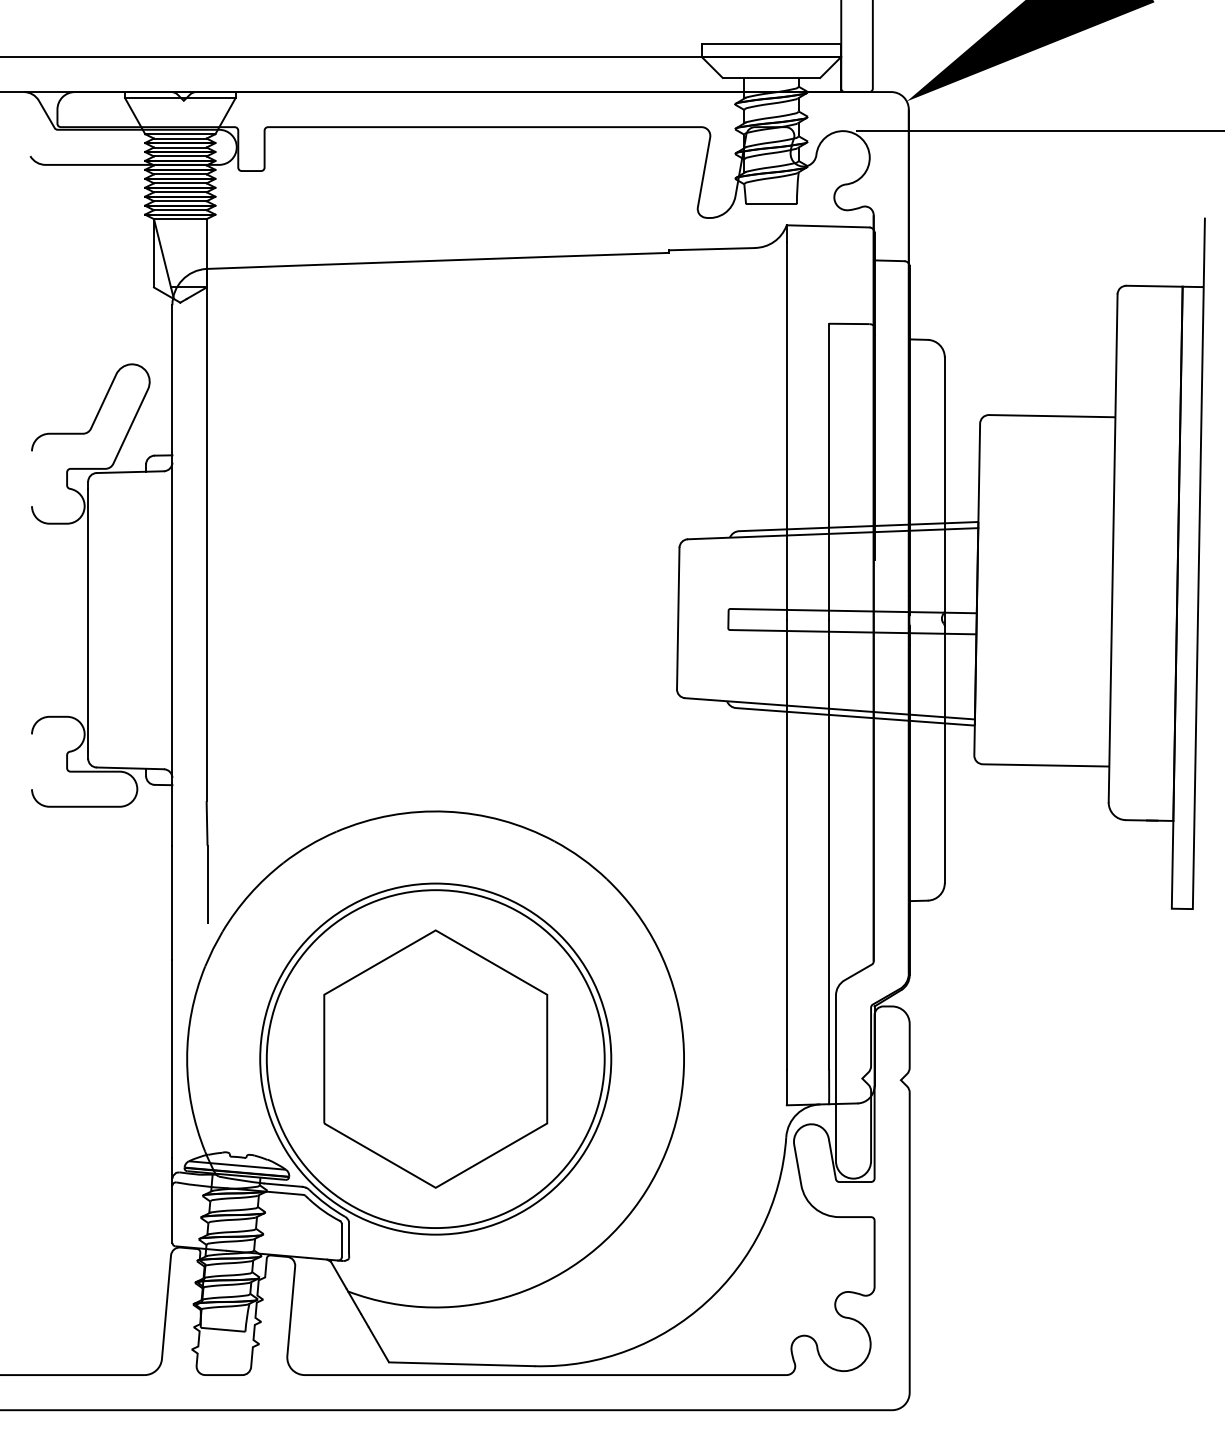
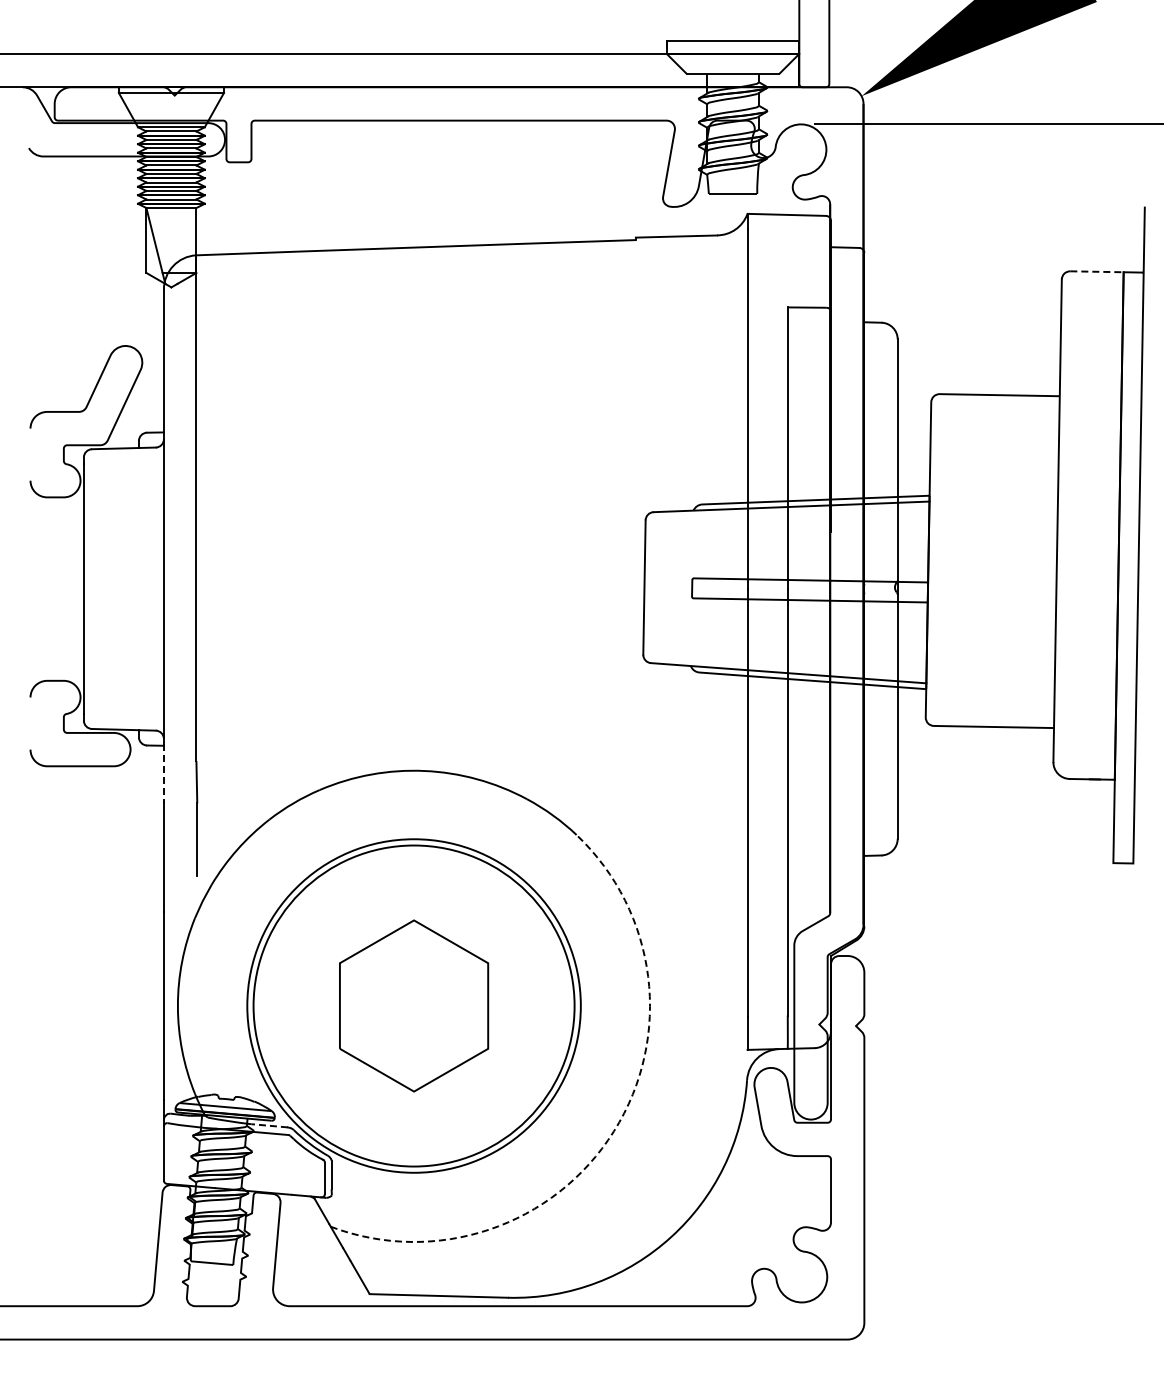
line: (1154, 285) -> (1096, 271), solid -> dashed
line: (171, 814) -> (163, 773), solid -> dashed
part: (435, 1058) -> (413, 1005), size x0.7
line: (283, 1184) -> (269, 1125), solid -> dashed
arc: (645, 1191) -> (613, 1131), solid -> dashed

